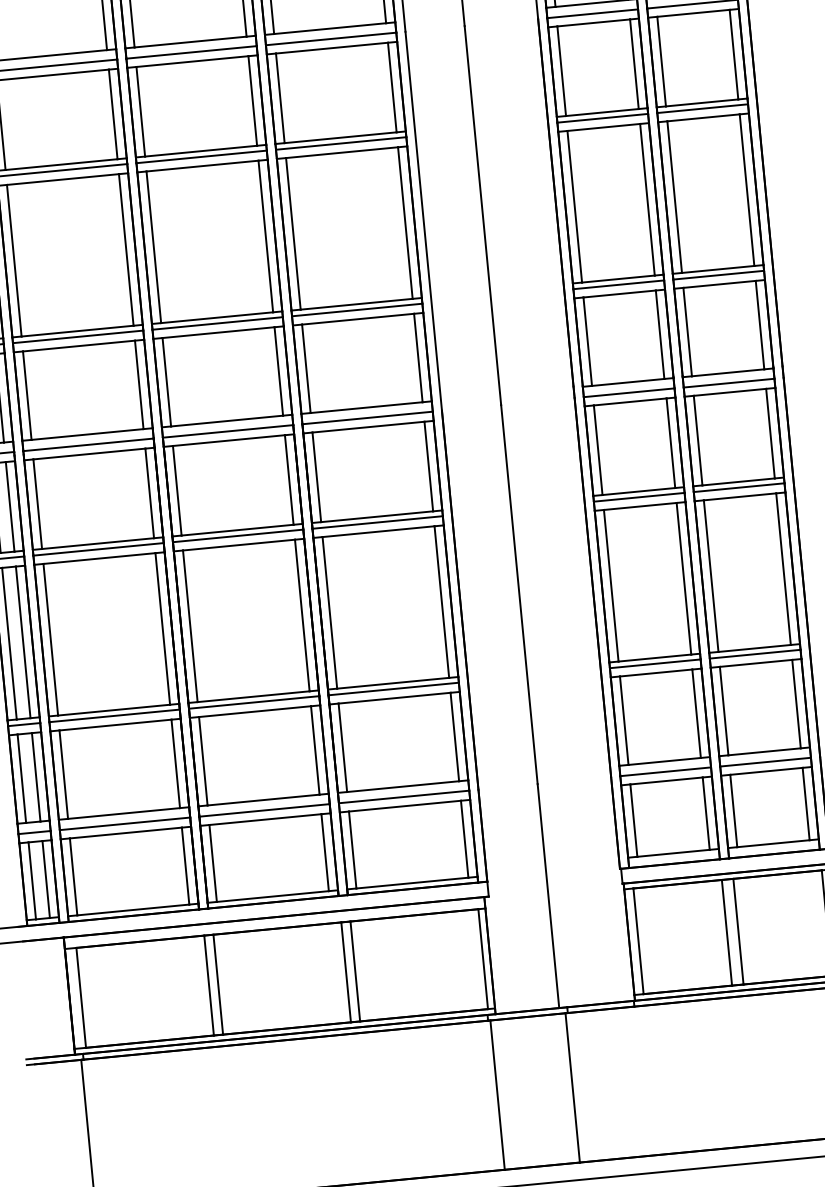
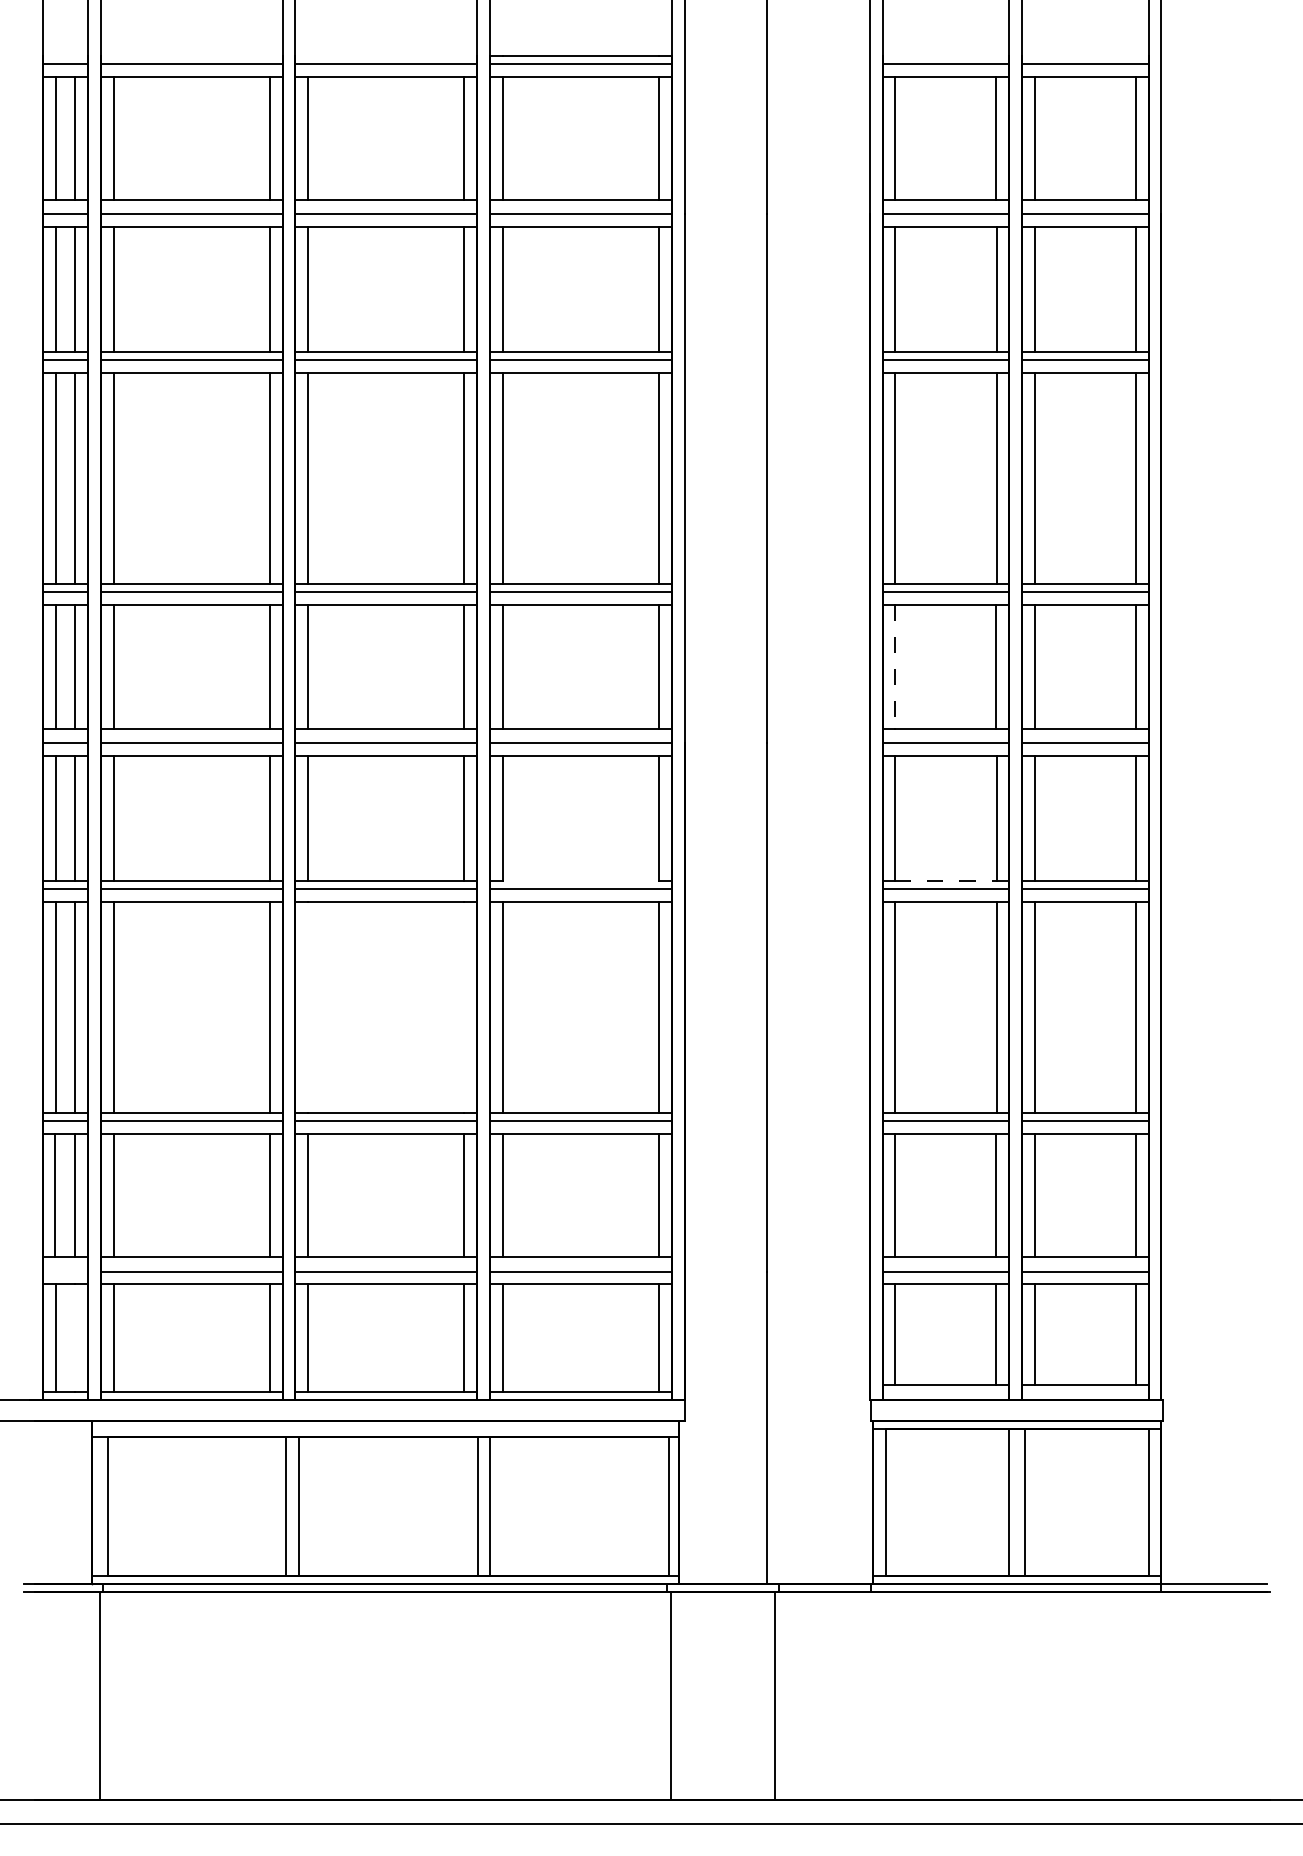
line: (587, 341) -> (895, 666), solid -> dashed
line: (639, 491) -> (946, 880), solid -> dashed
line: (376, 516) -> (580, 880), removed
line: (302, 615) -> (464, 1007), removed
line: (190, 626) -> (308, 1007), removed
line: (34, 832) -> (65, 1271), removed
line: (46, 879) -> (75, 1337), removed

